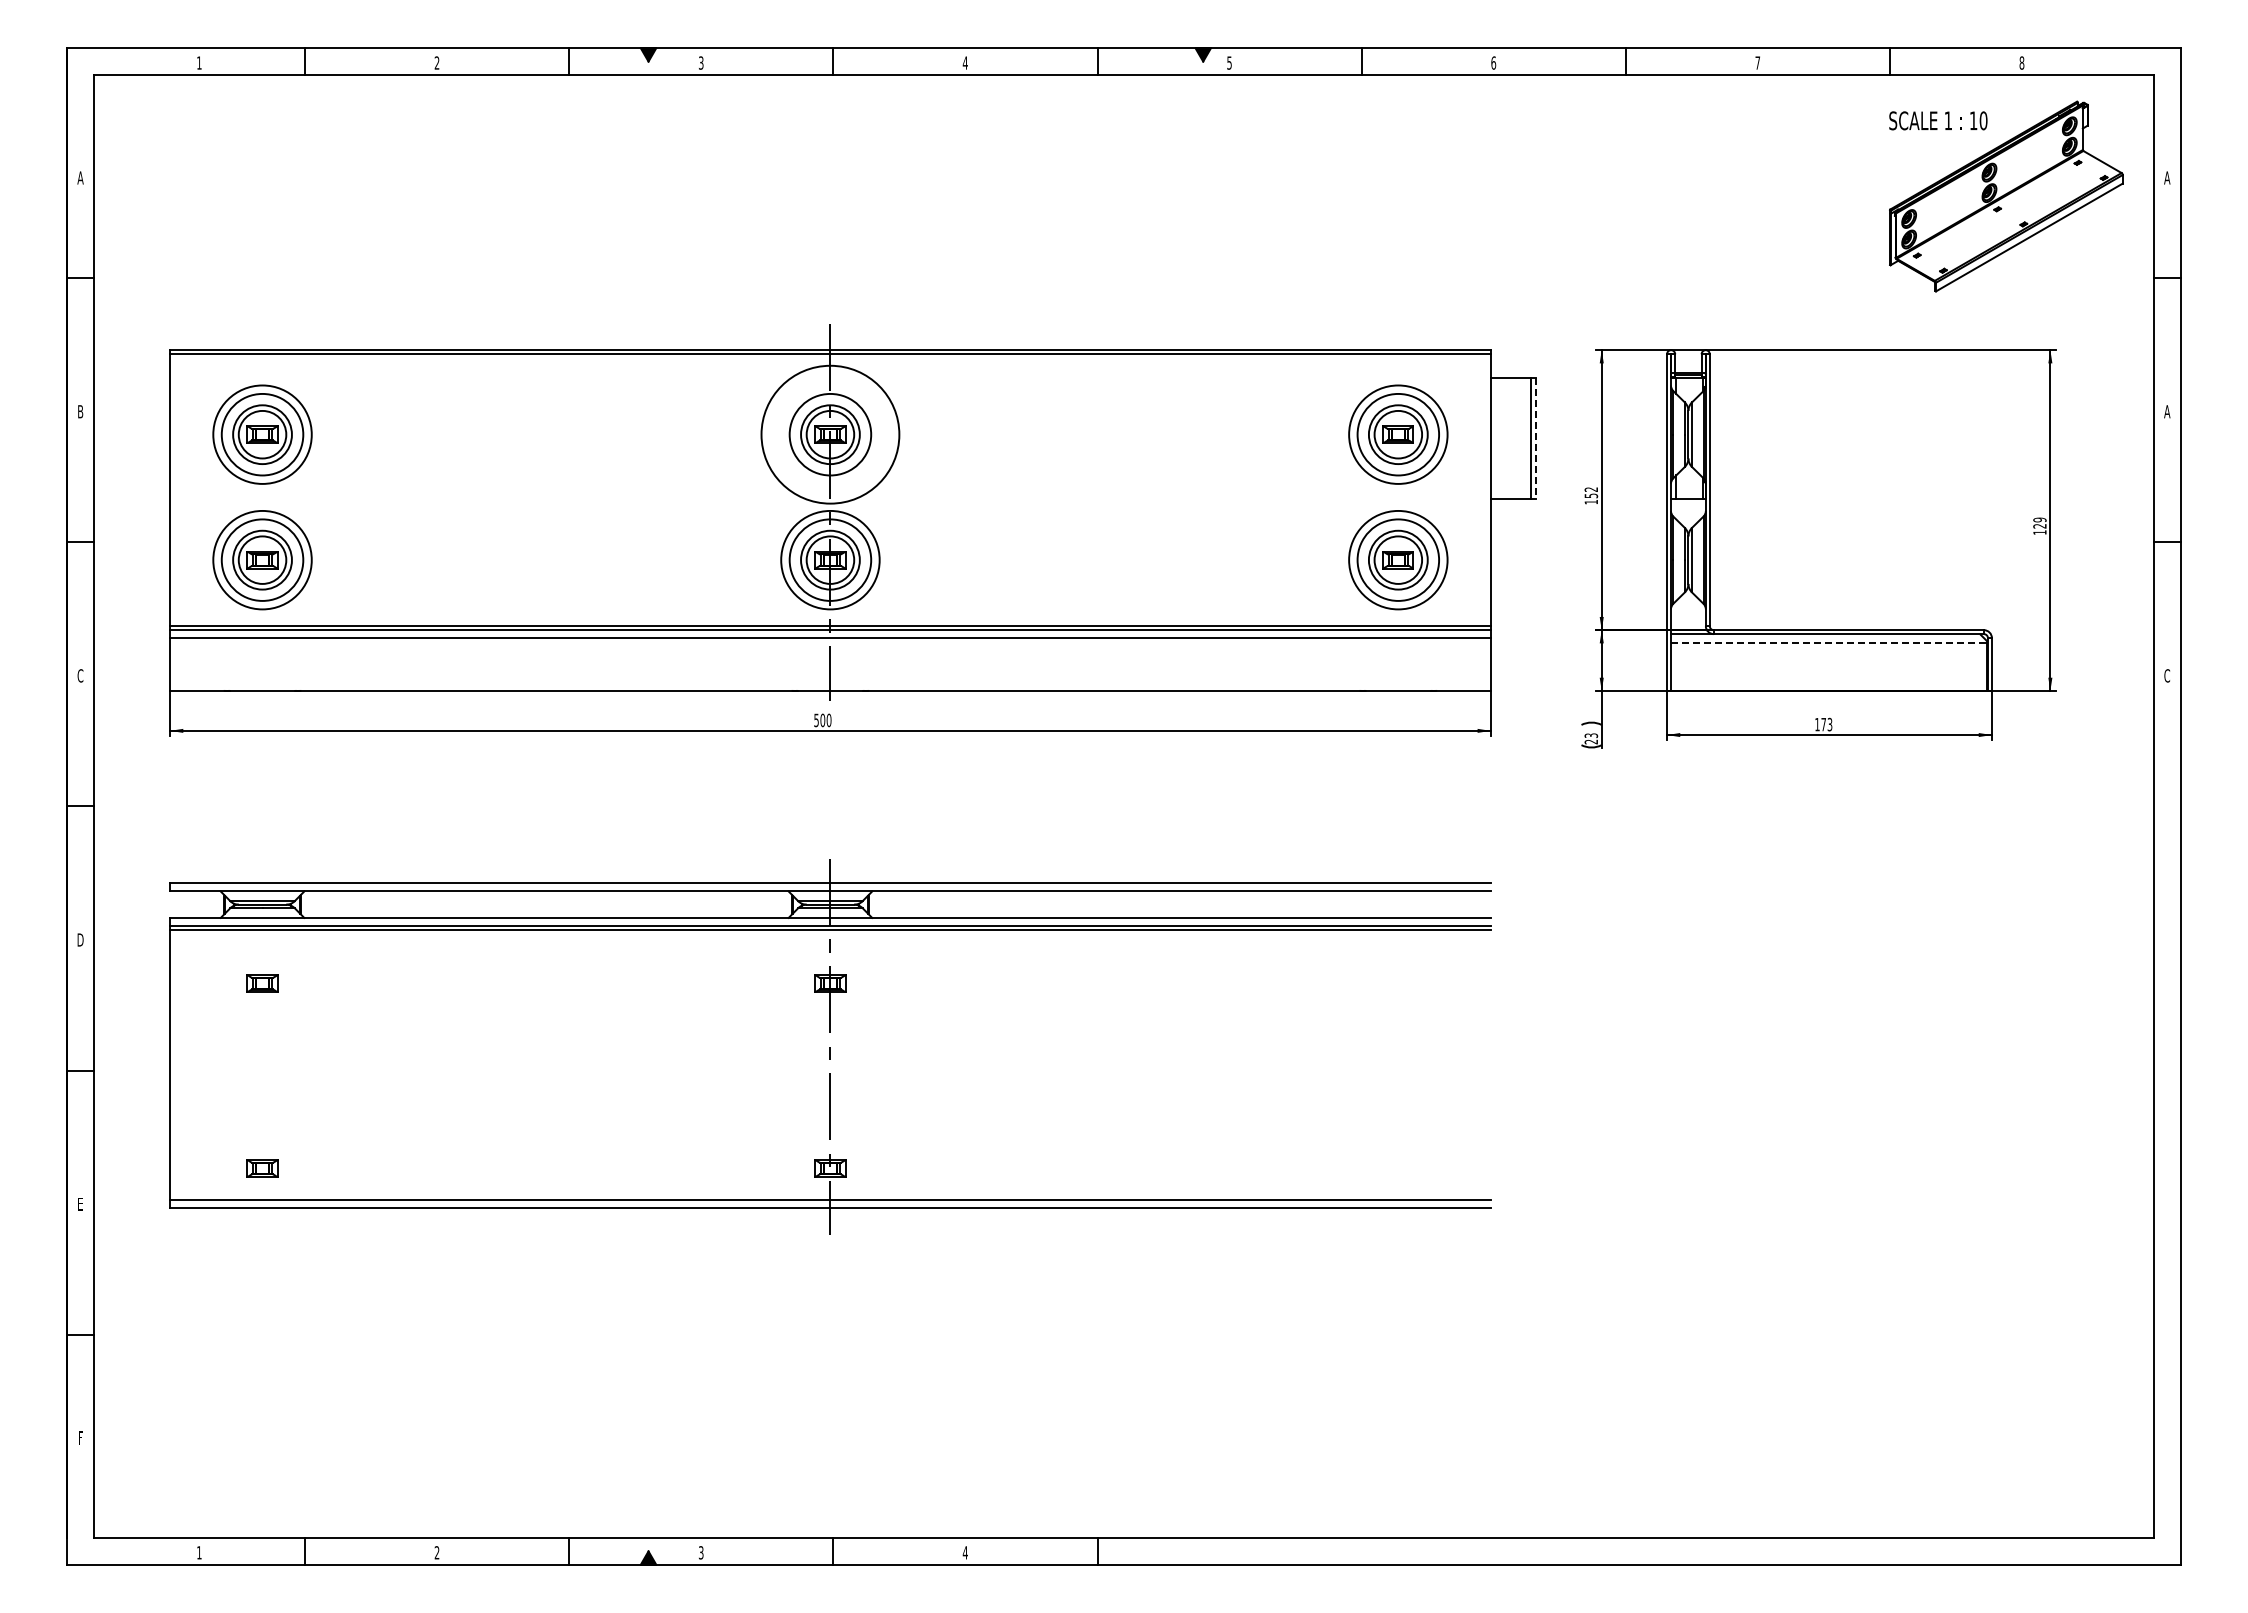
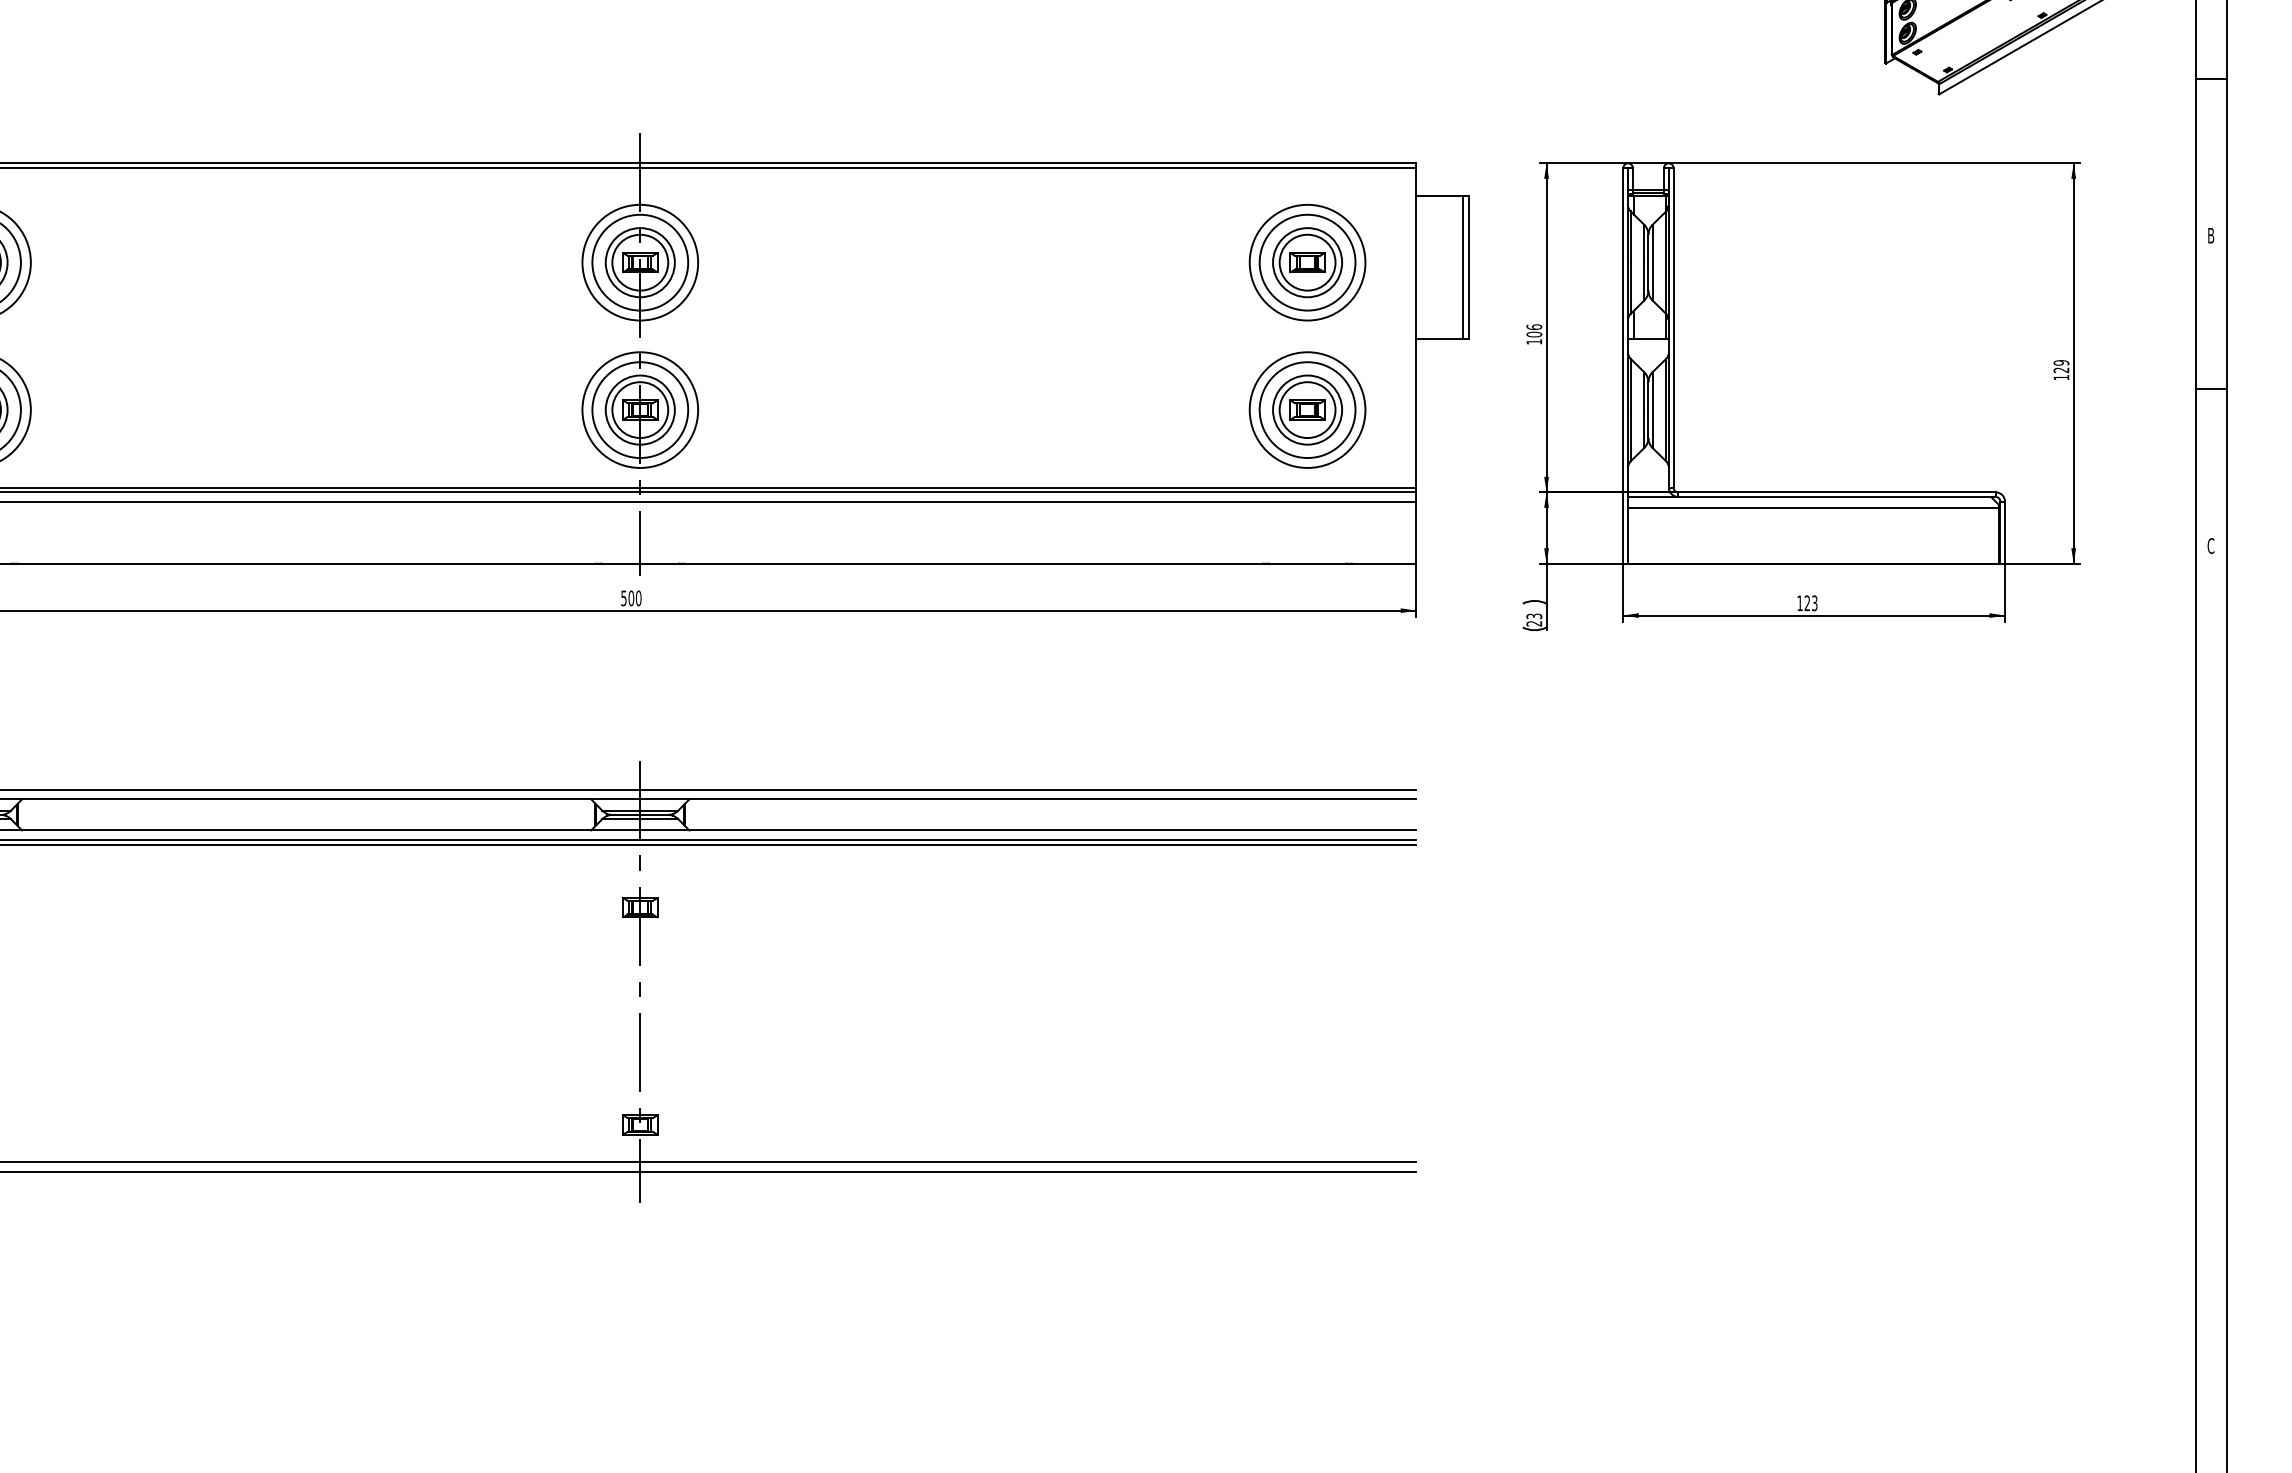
text: (2167, 411) -> (2211, 235), A -> B
circle: (830, 434) -> (640, 262), size x0.71
line: (1535, 438) -> (1468, 267), dashed -> solid
text: (1591, 492) -> (1534, 330), 152 -> 106
line: (1828, 643) -> (1813, 508), dashed -> solid
text: (1823, 724) -> (1807, 603), 173 -> 123

